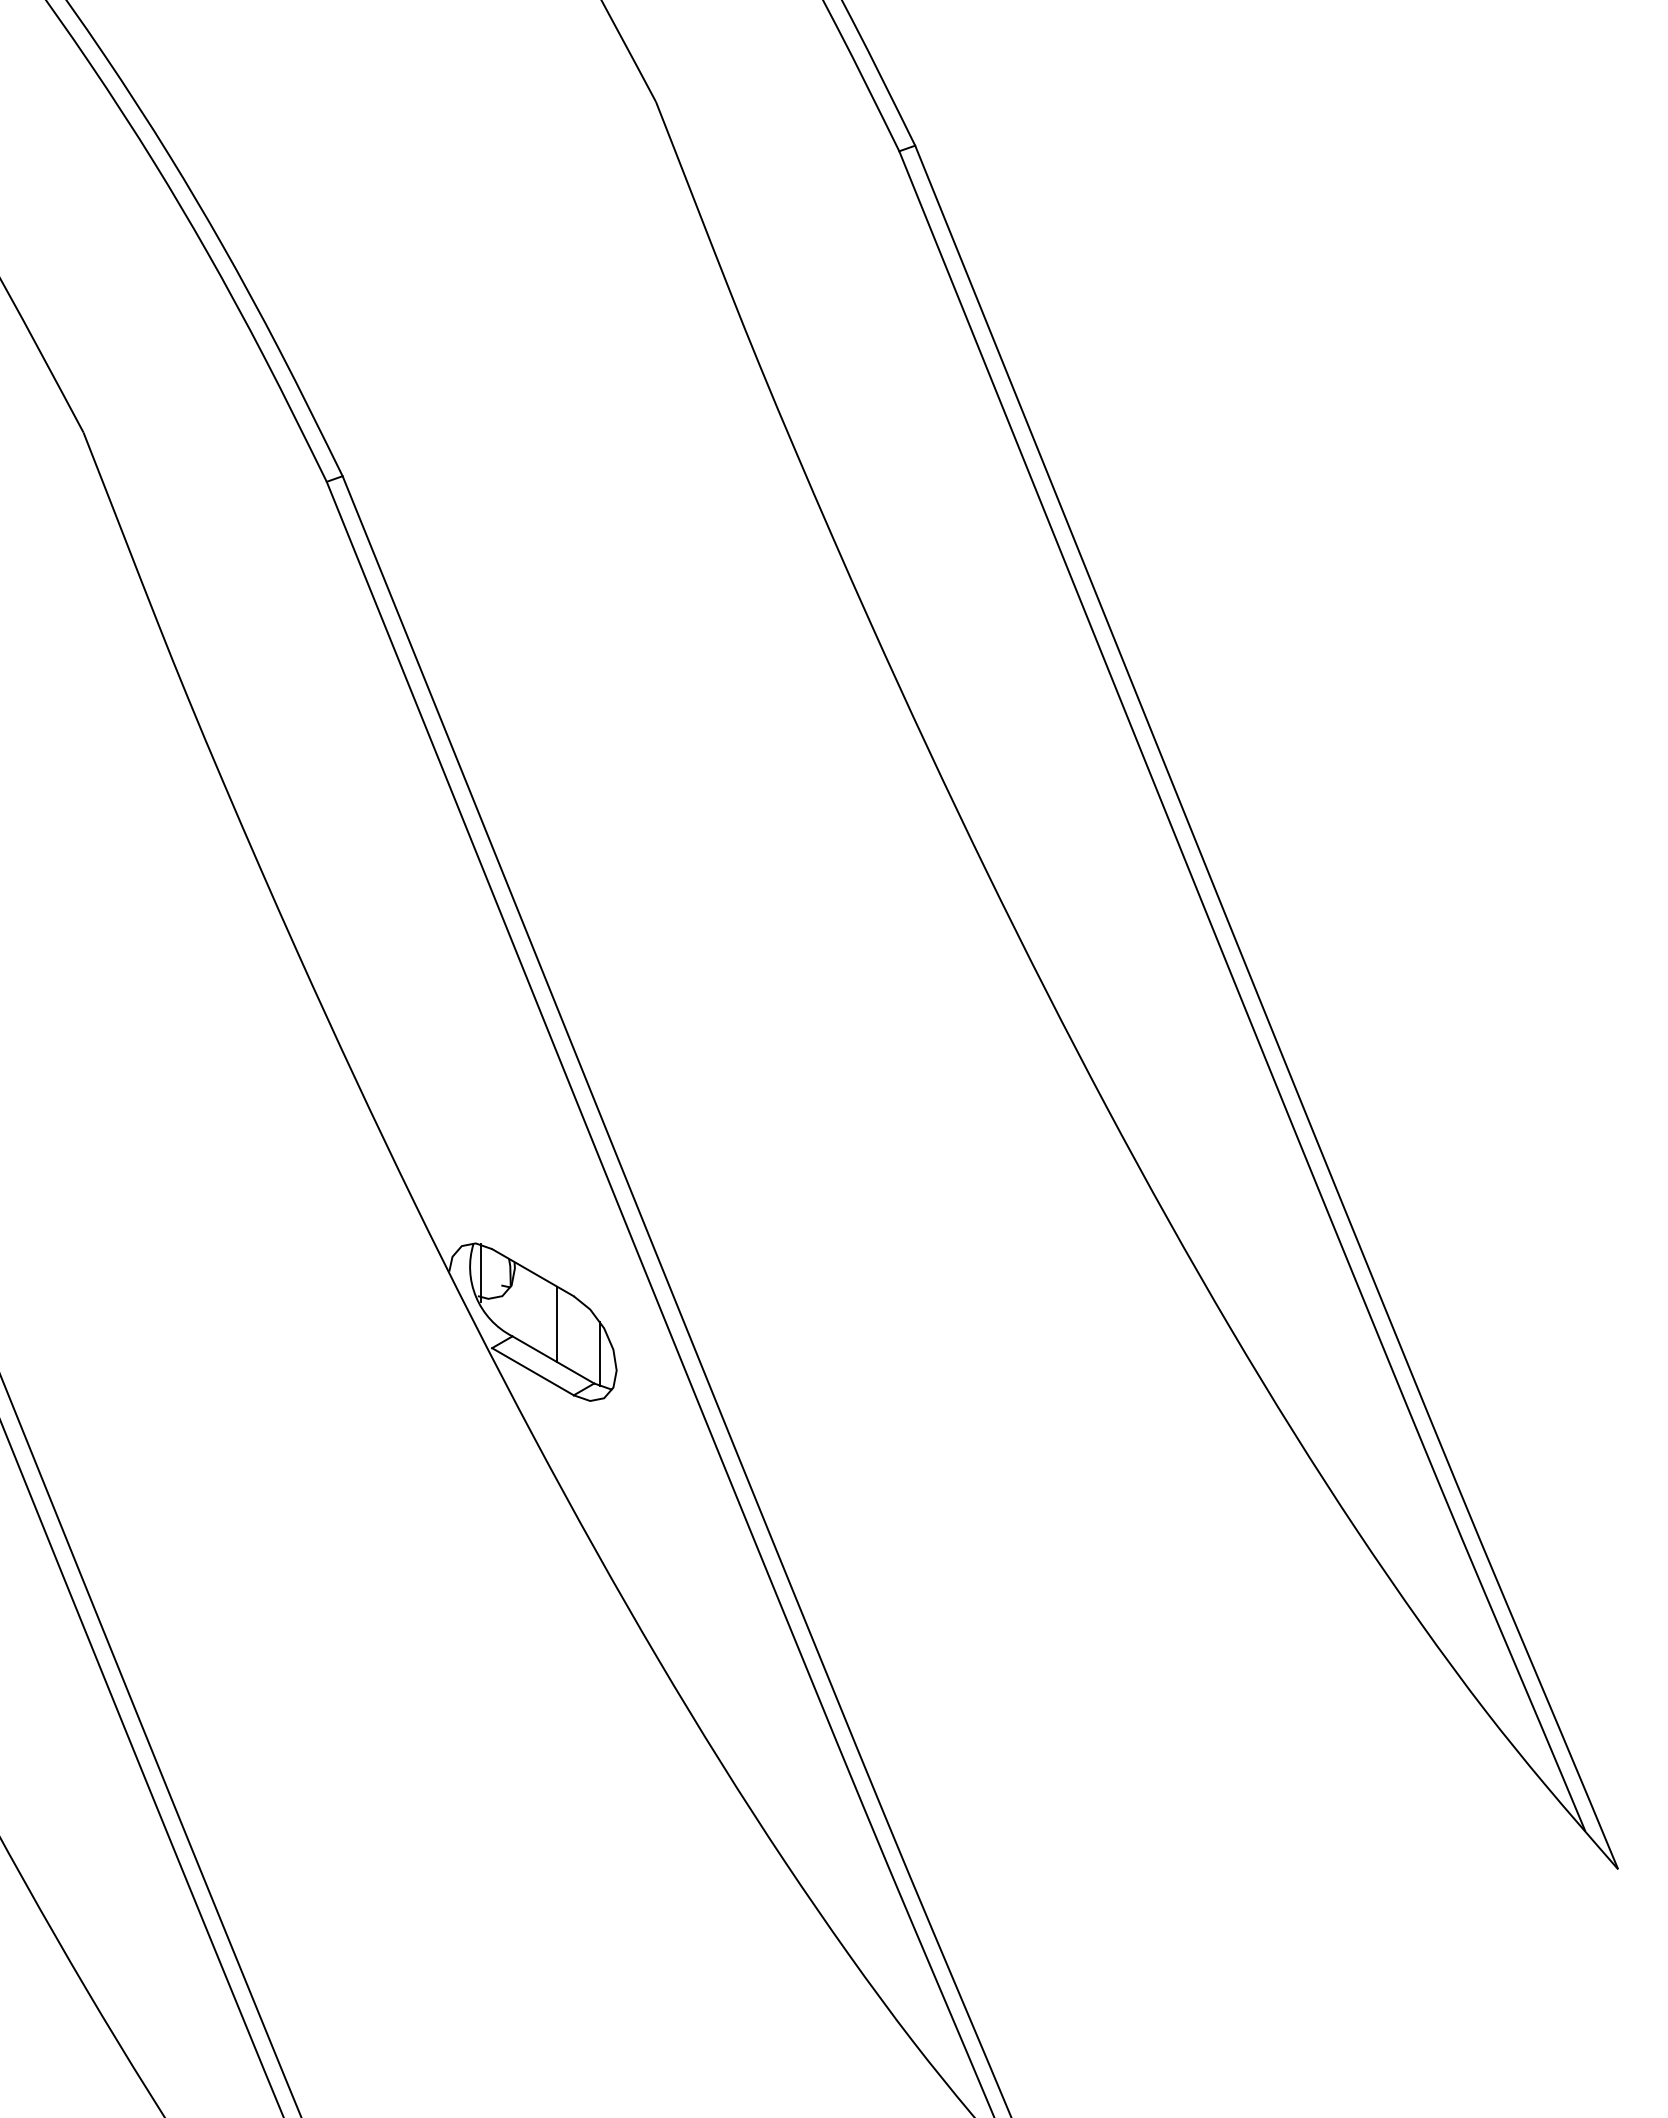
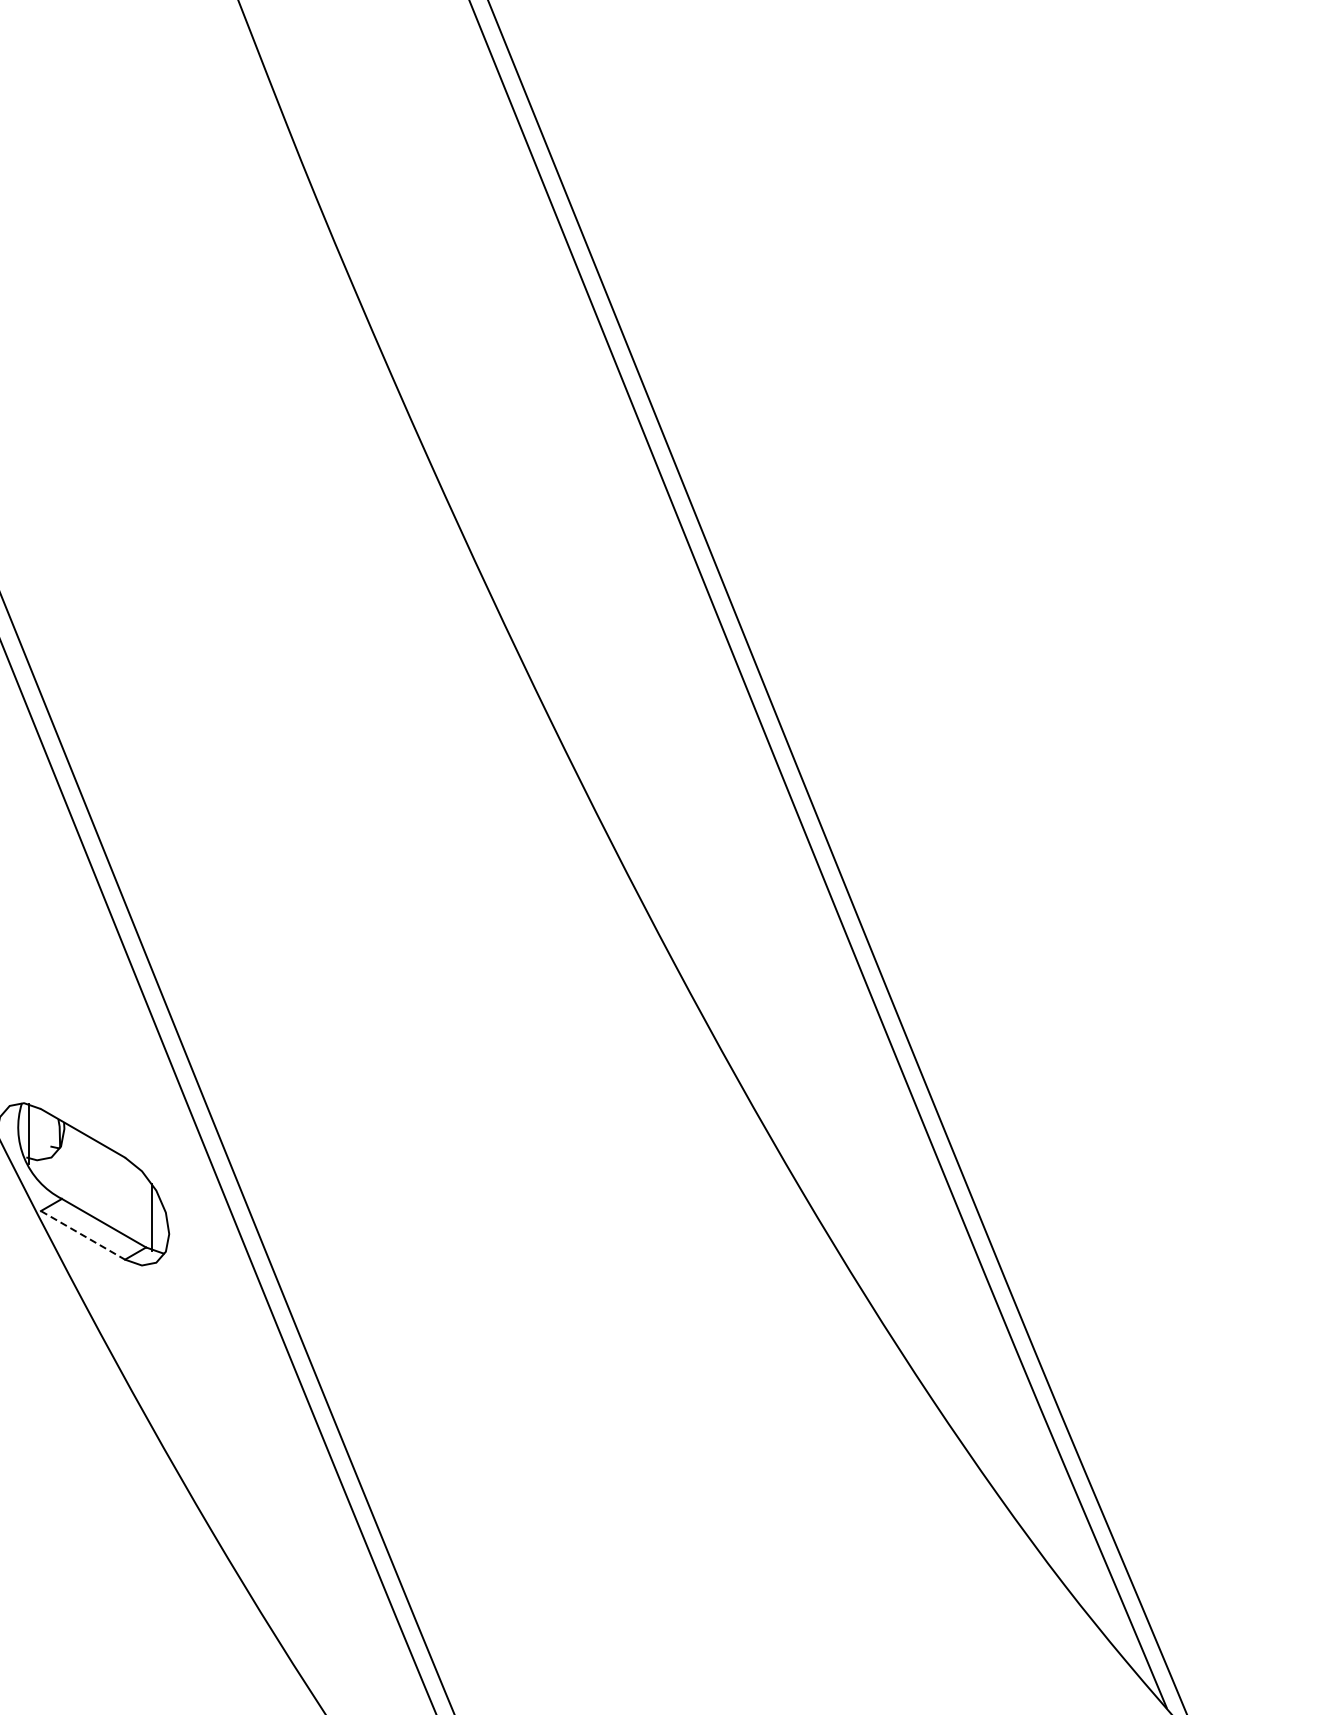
line: (557, 1324) -> (108, 1186), removed
line: (533, 1371) -> (83, 1235), solid -> dashed

